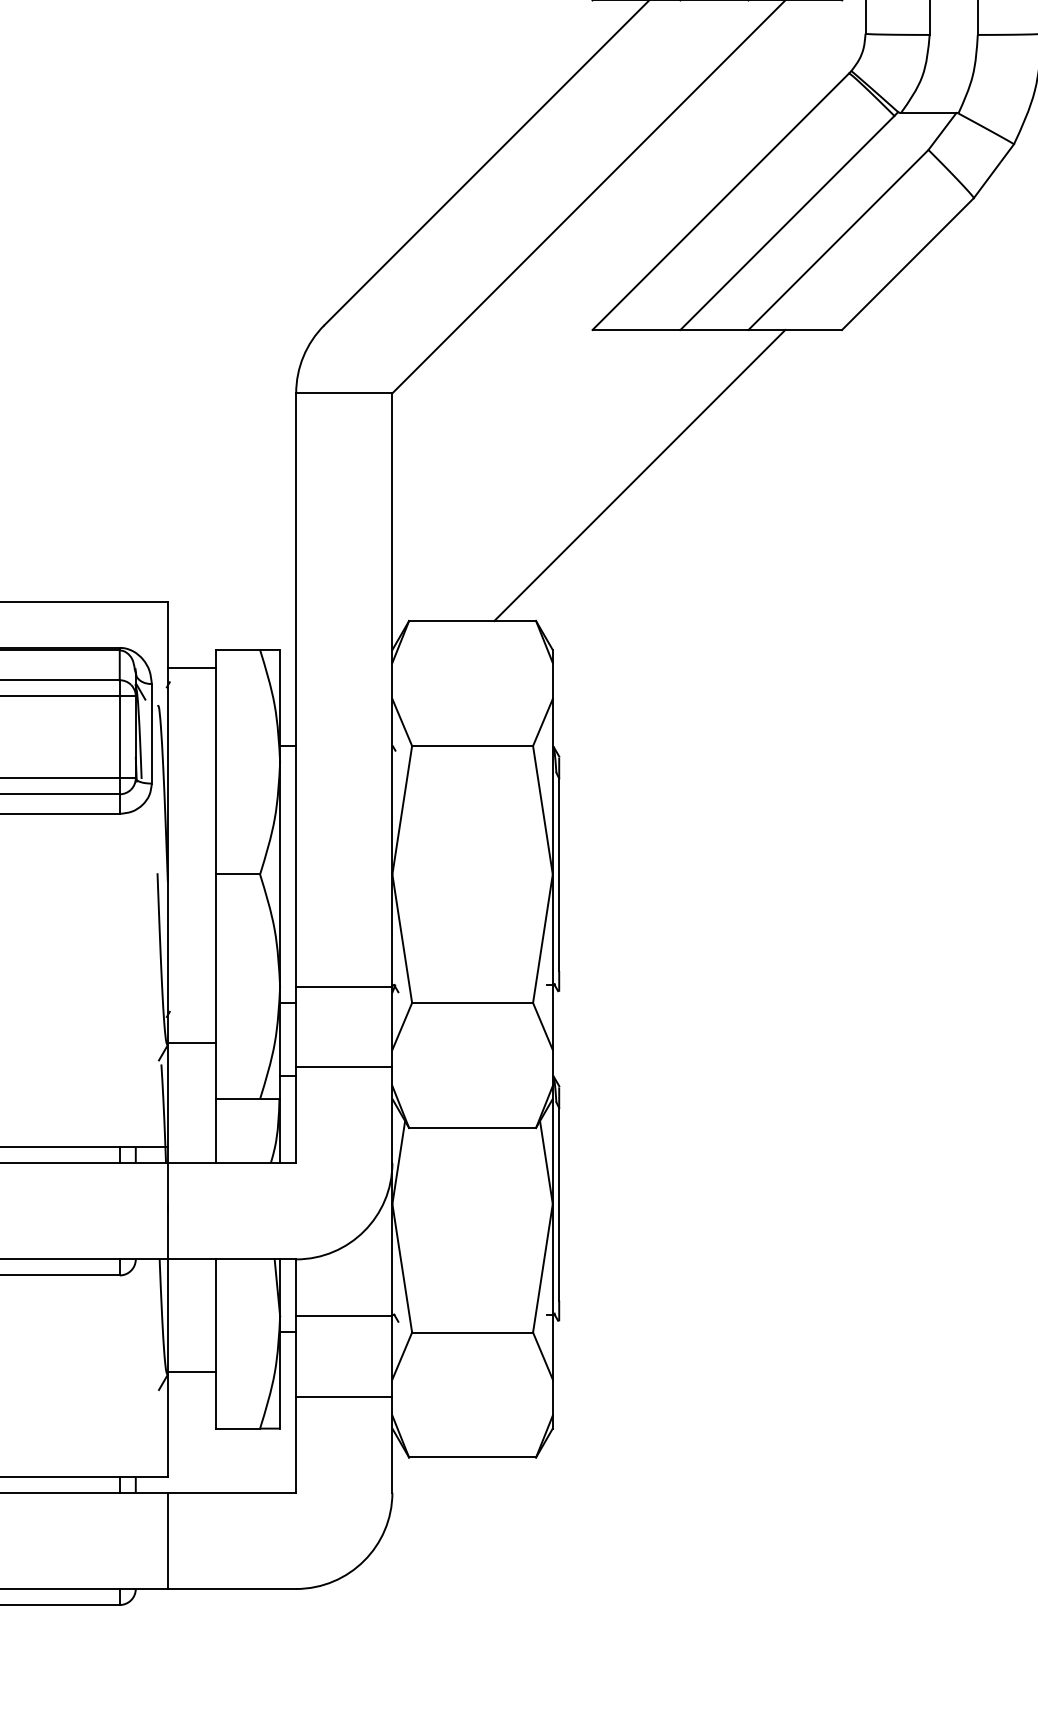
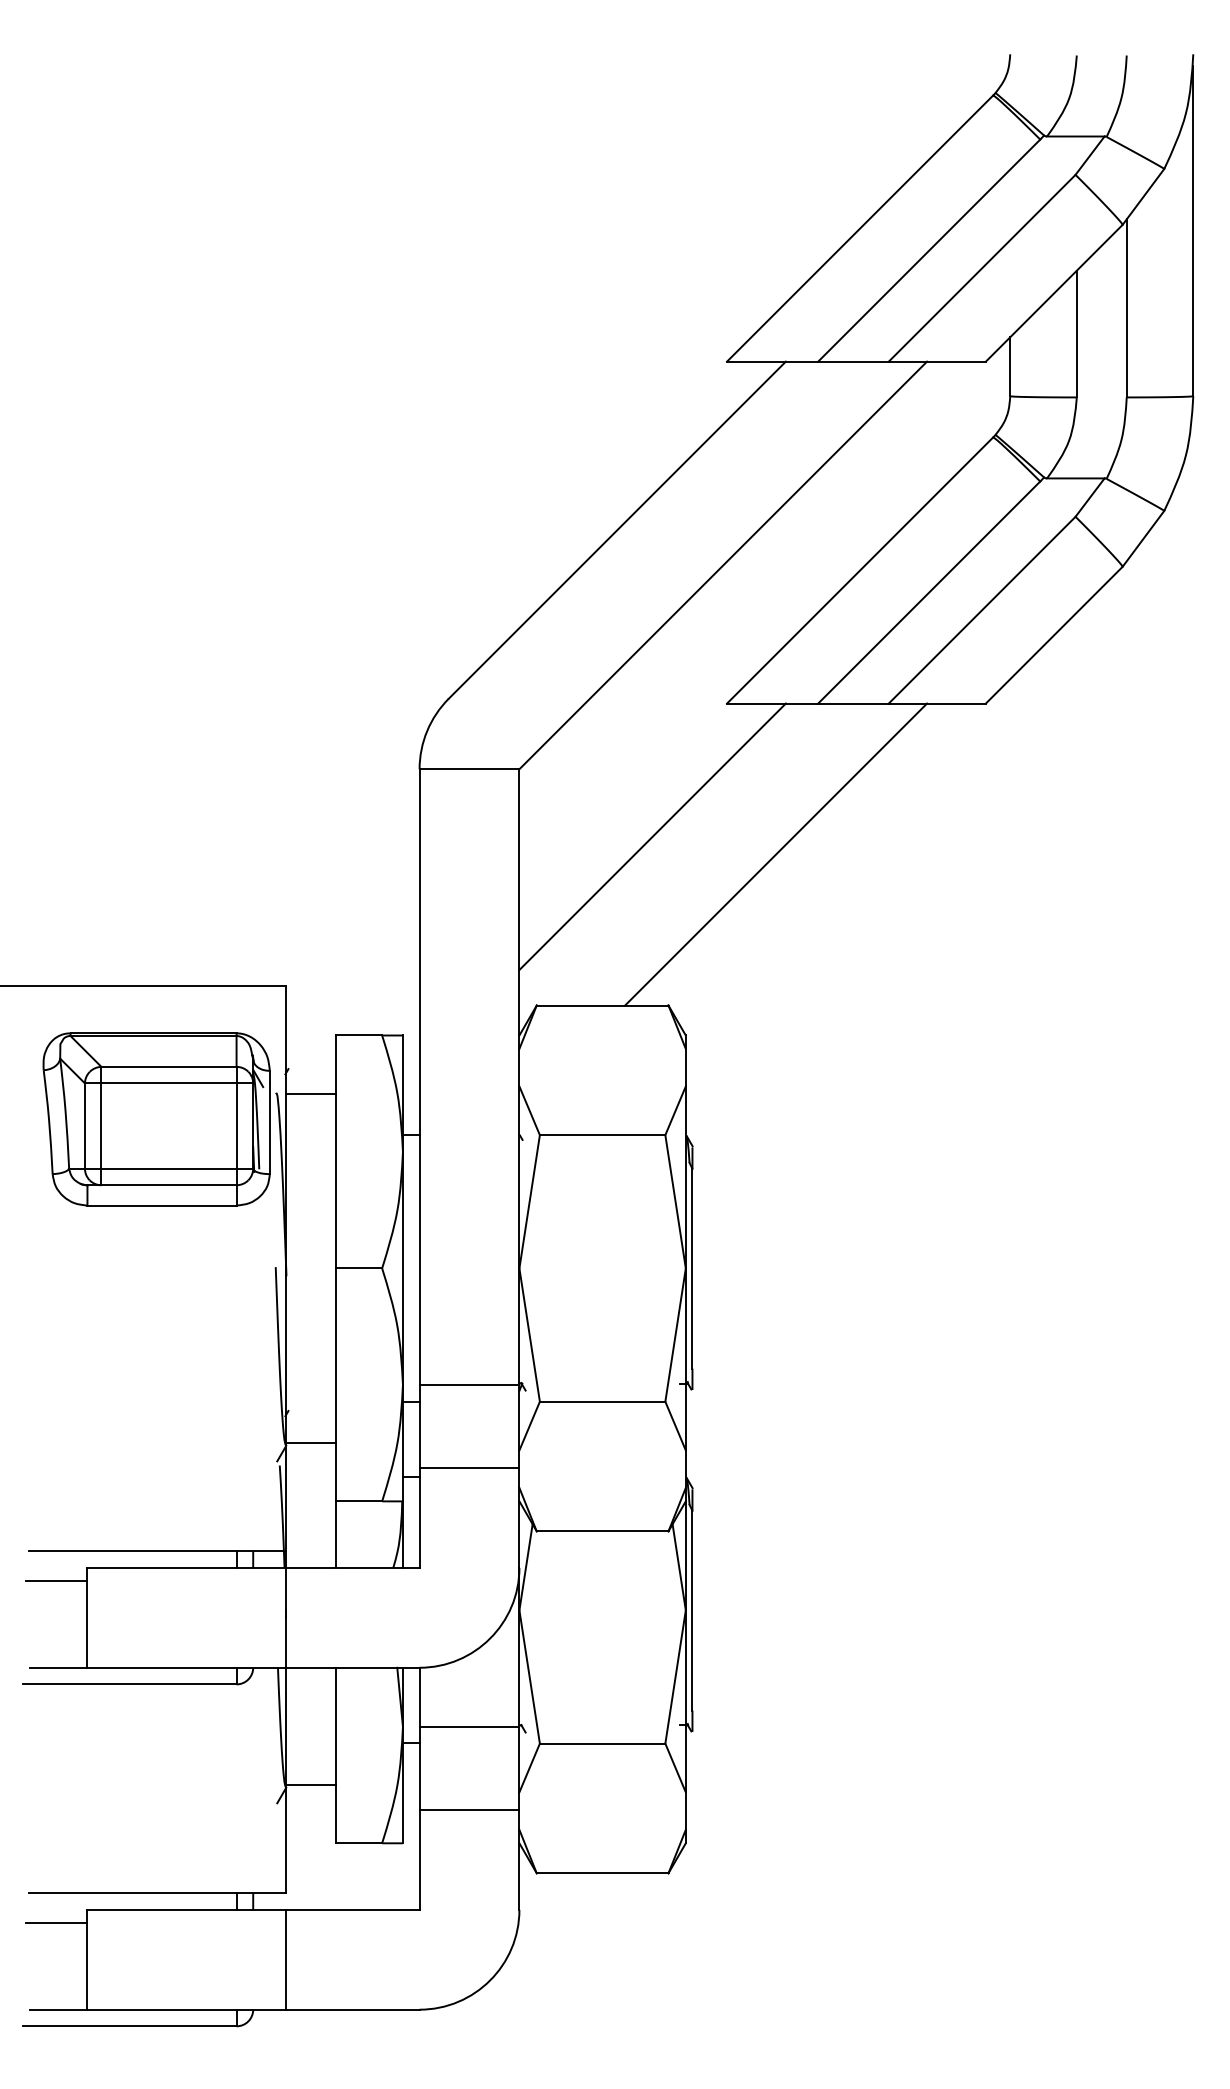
line: (520, 458) -> (652, 836), added
line: (191, 667) -> (311, 1093), moved

